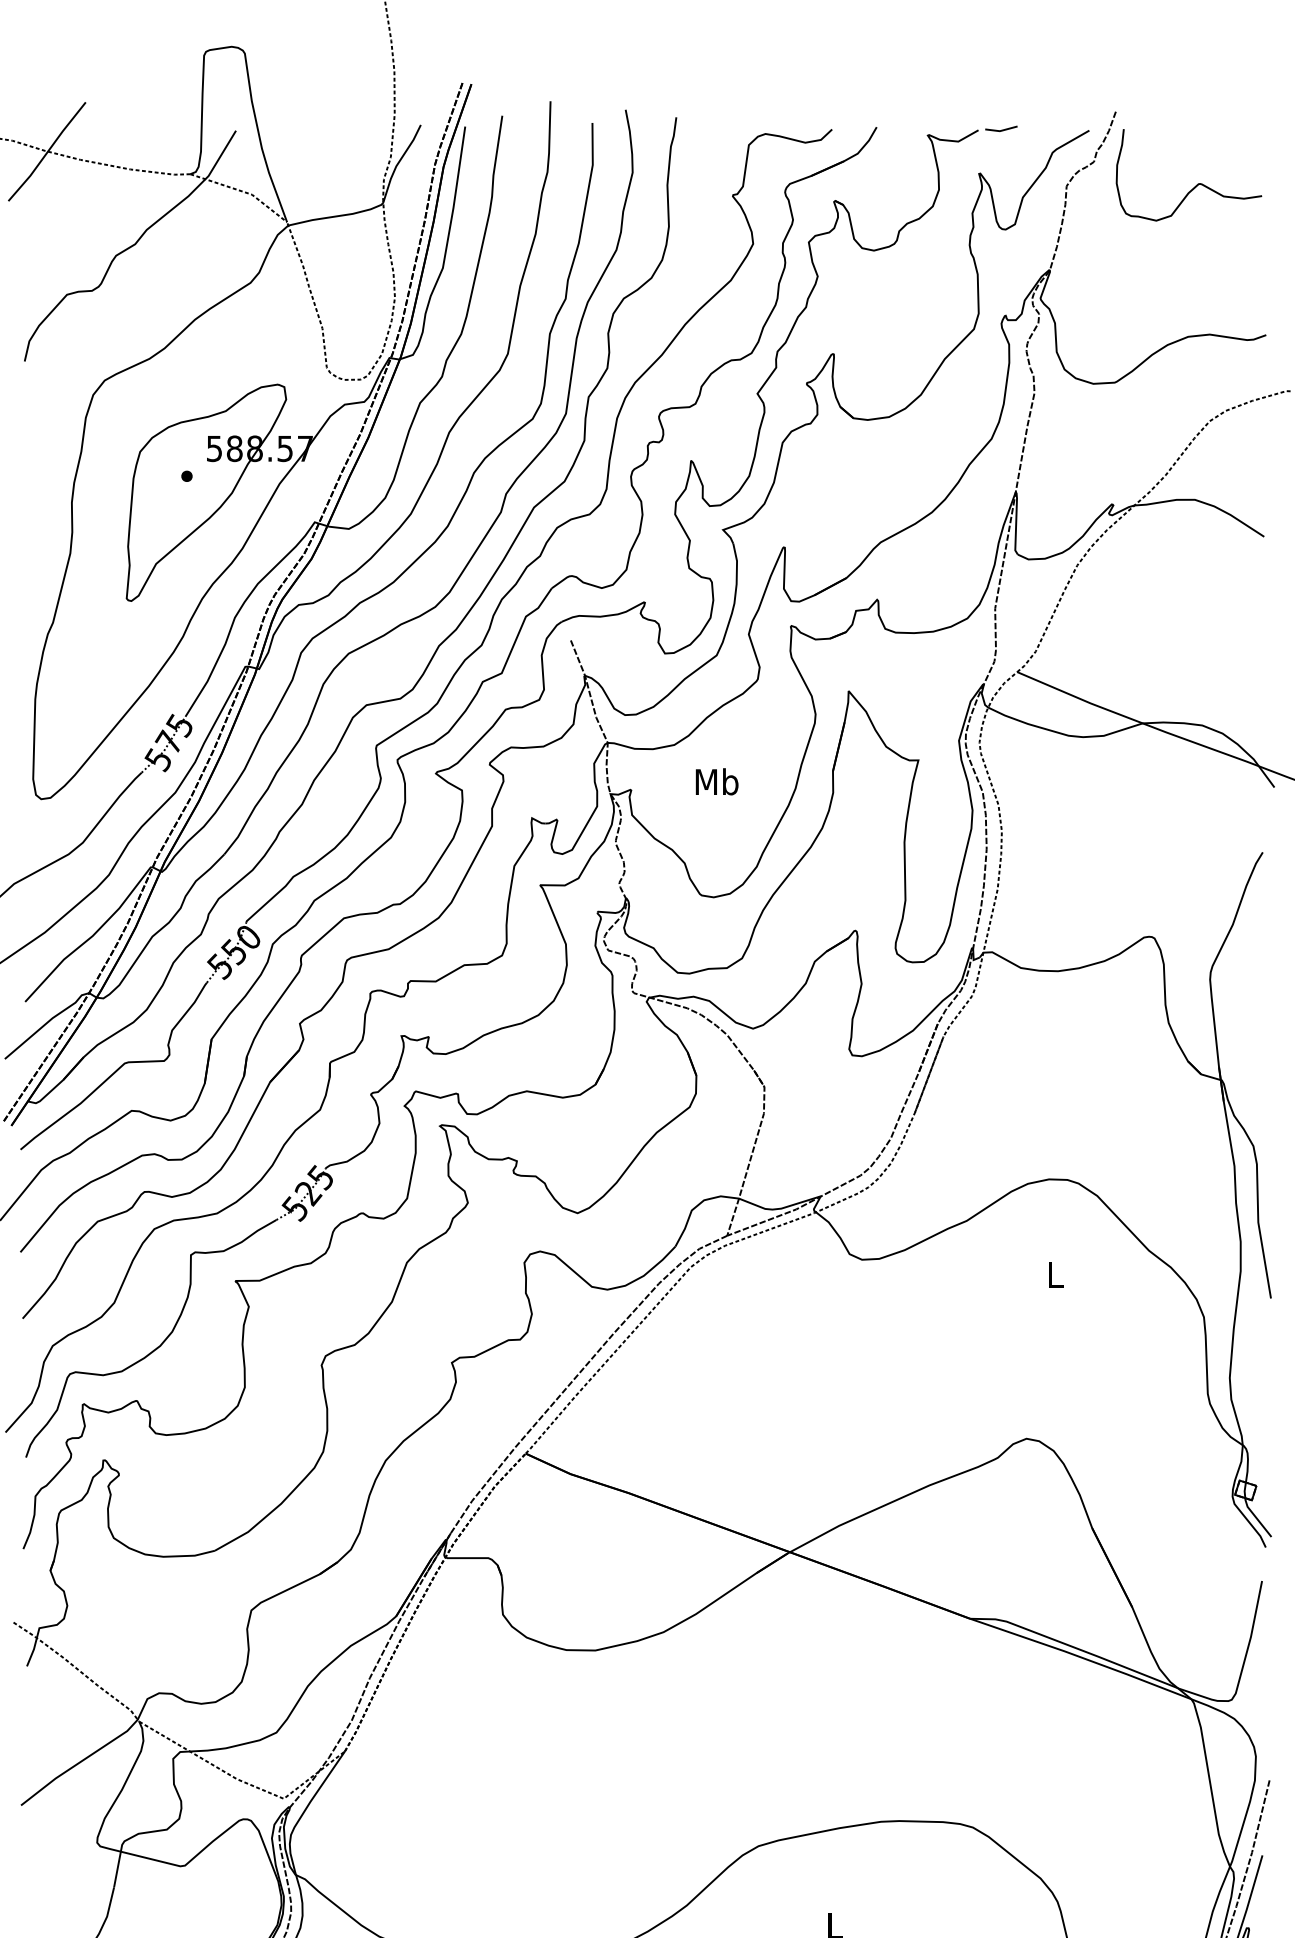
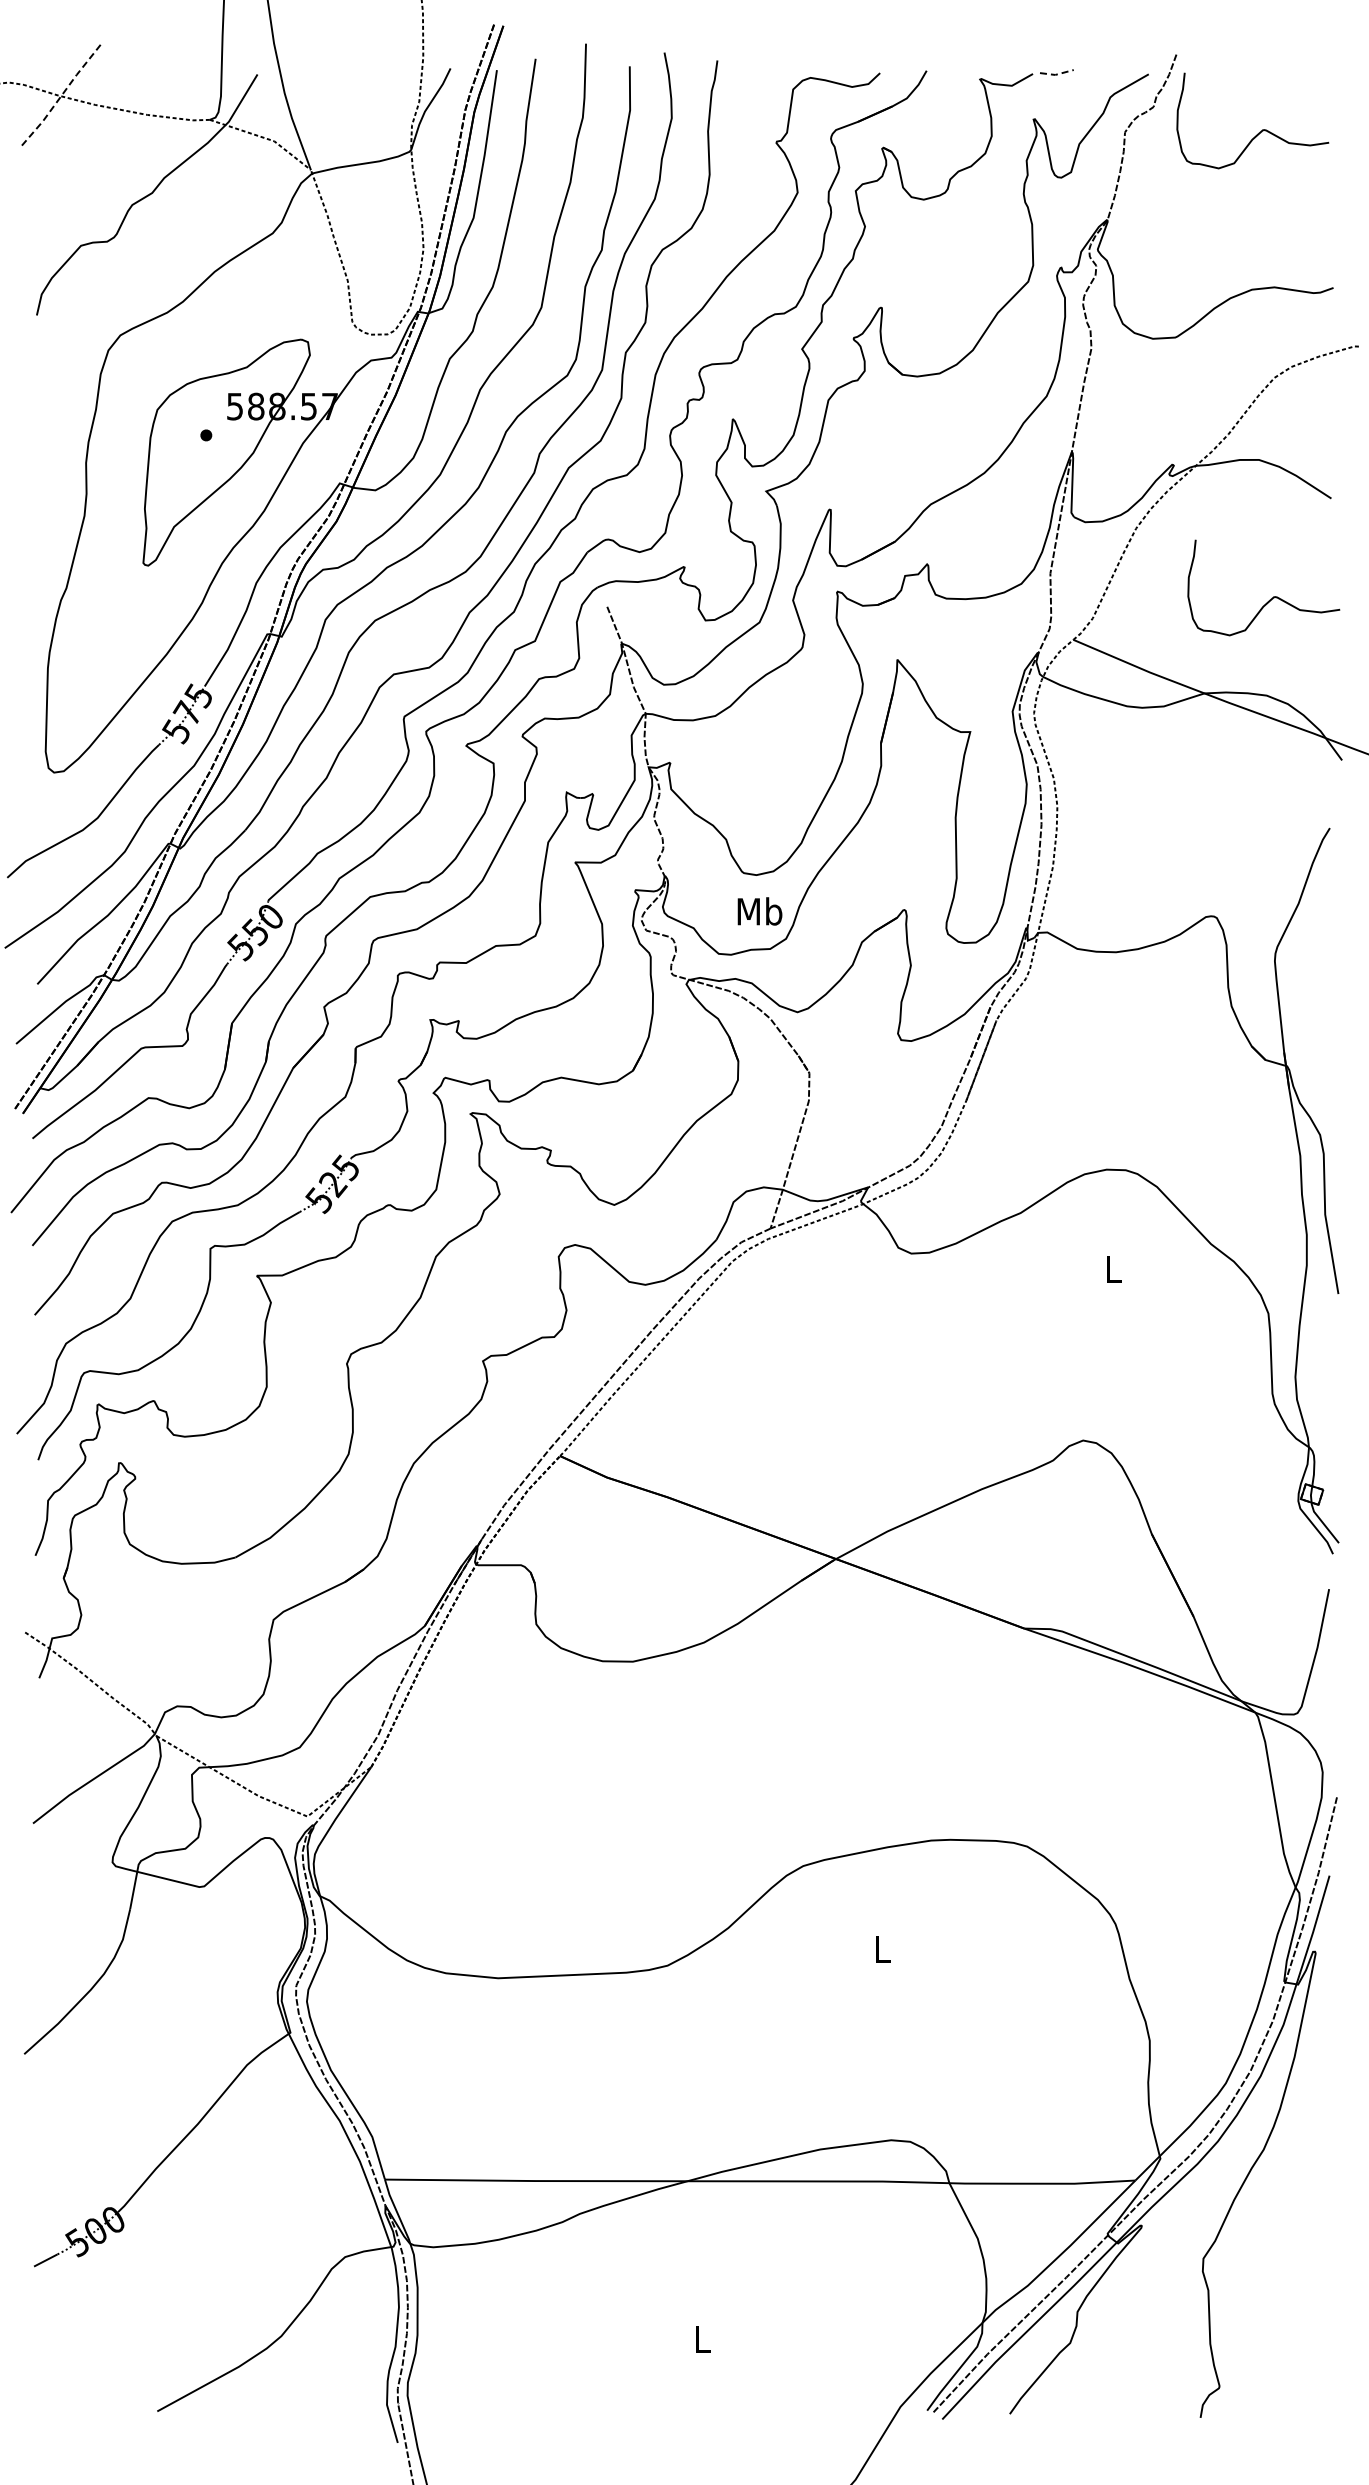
line: (1001, 130) -> (1057, 74), solid -> dashed
line: (47, 152) -> (60, 97), solid -> dashed
curve: (1204, 633) -> (1269, 599), added
text: (716, 781) -> (759, 911), moved

